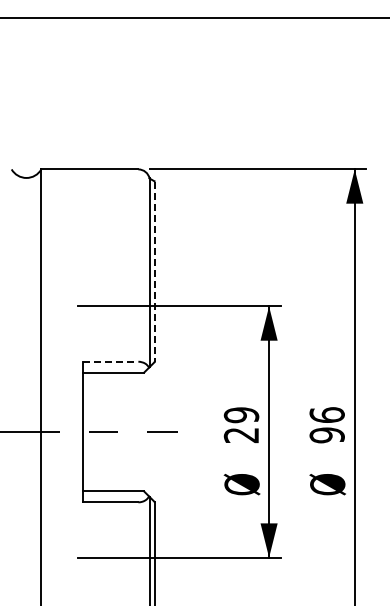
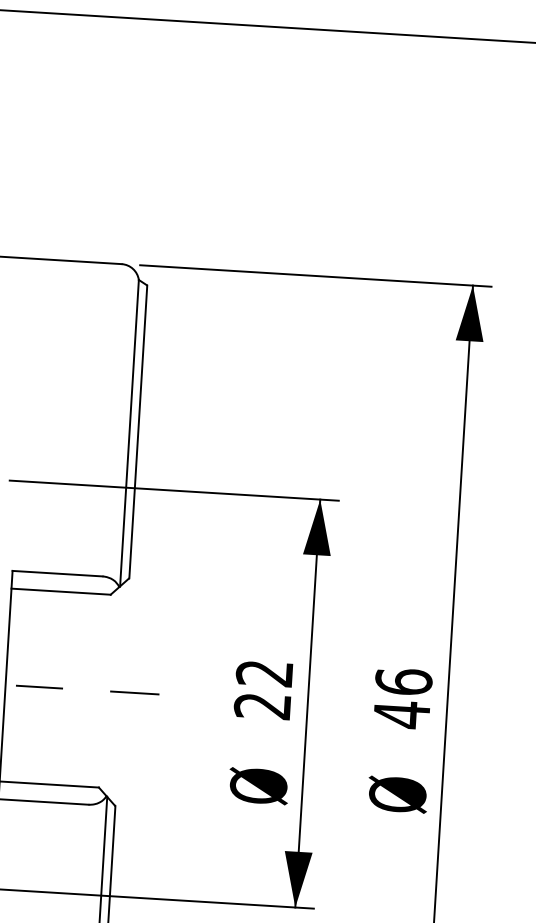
line: (154, 272) -> (137, 433), dashed -> solid
line: (110, 361) -> (57, 573), dashed -> solid
text: (241, 415) -> (264, 673), 29 -> 22
text: (326, 435) -> (400, 714), 96 -> 46

